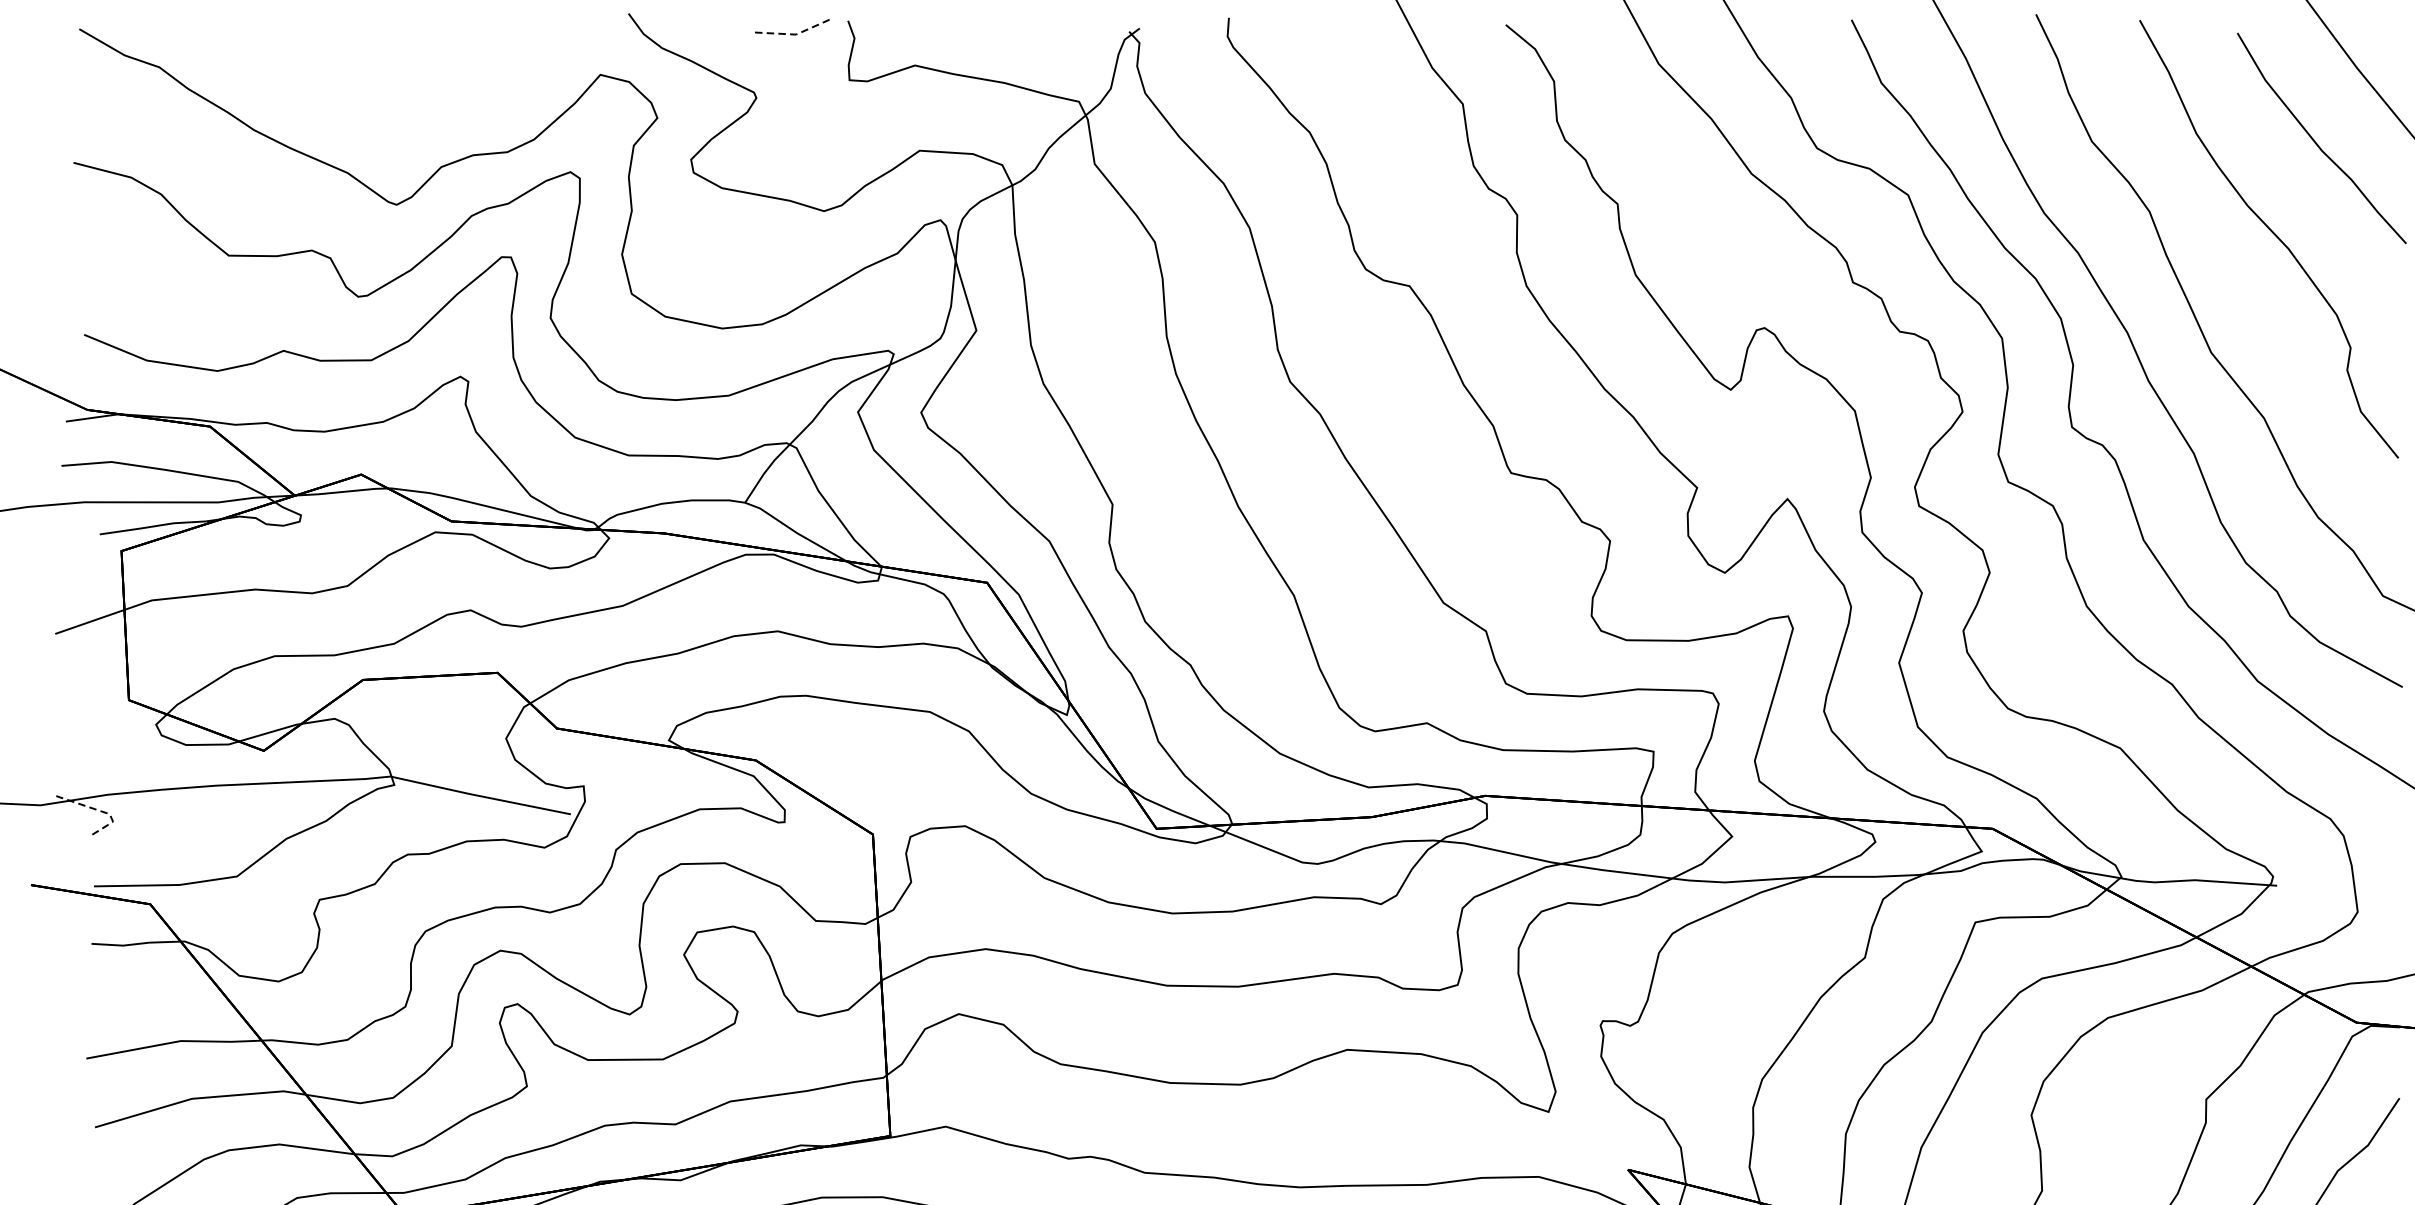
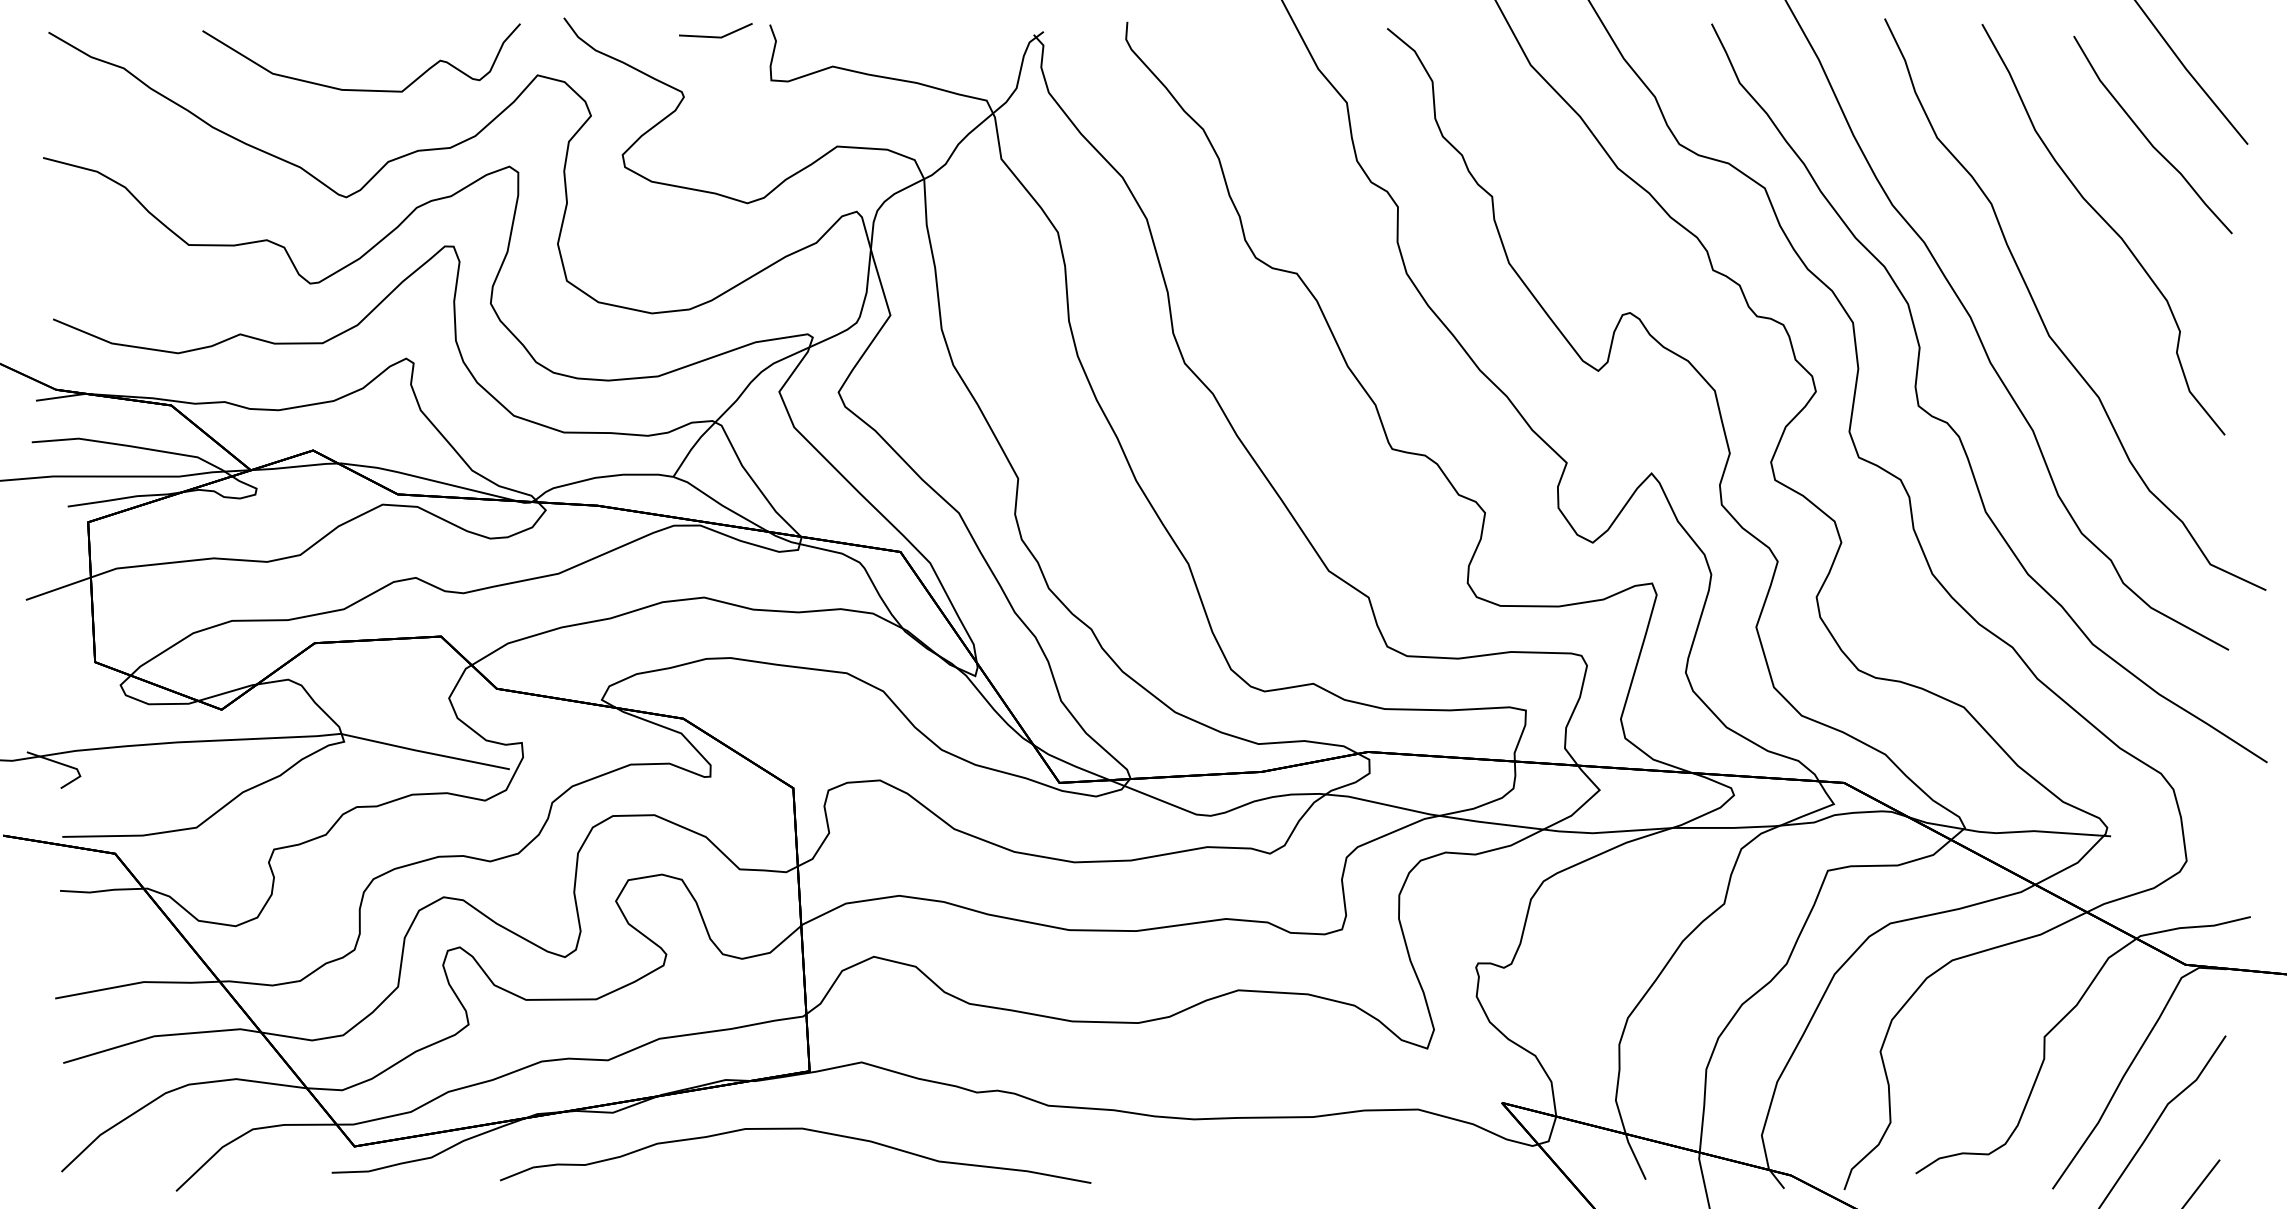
line: (792, 34) -> (717, 37), dashed -> solid
curve: (412, 89) -> (361, 89), added
line: (99, 810) -> (67, 765), dashed -> solid

